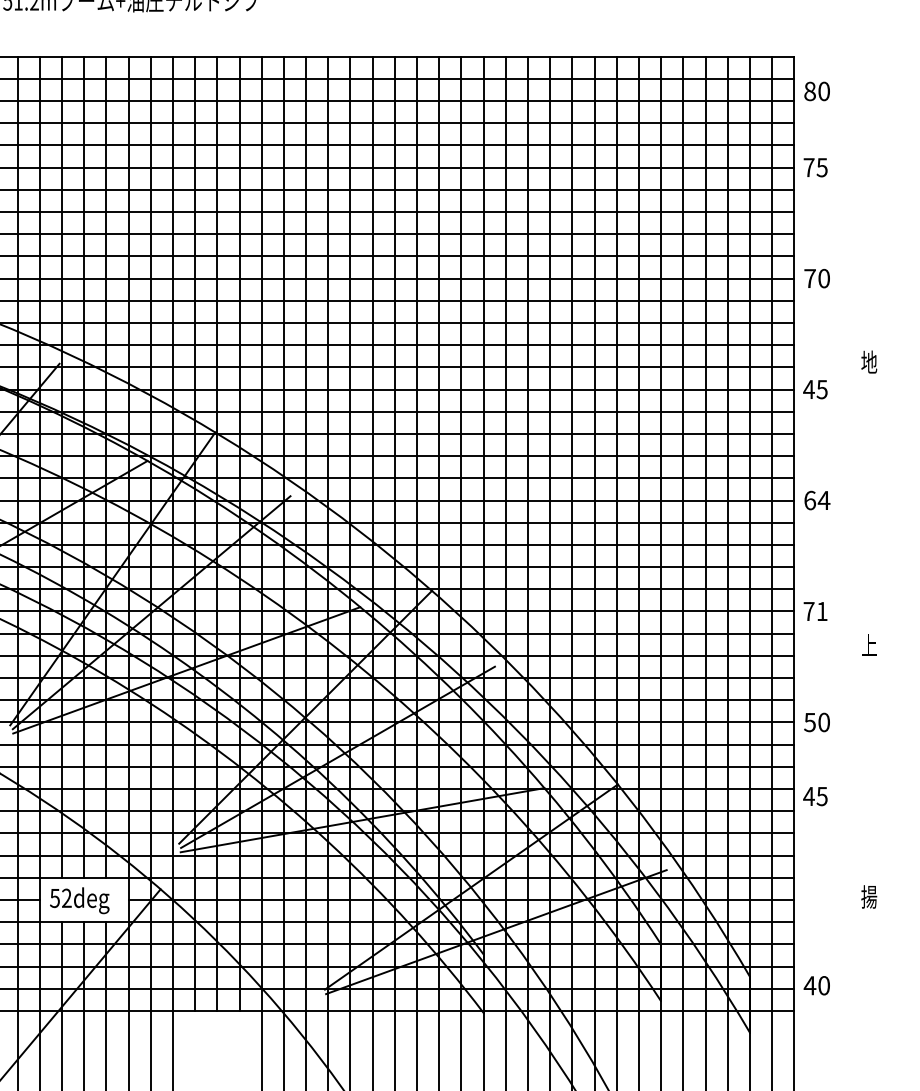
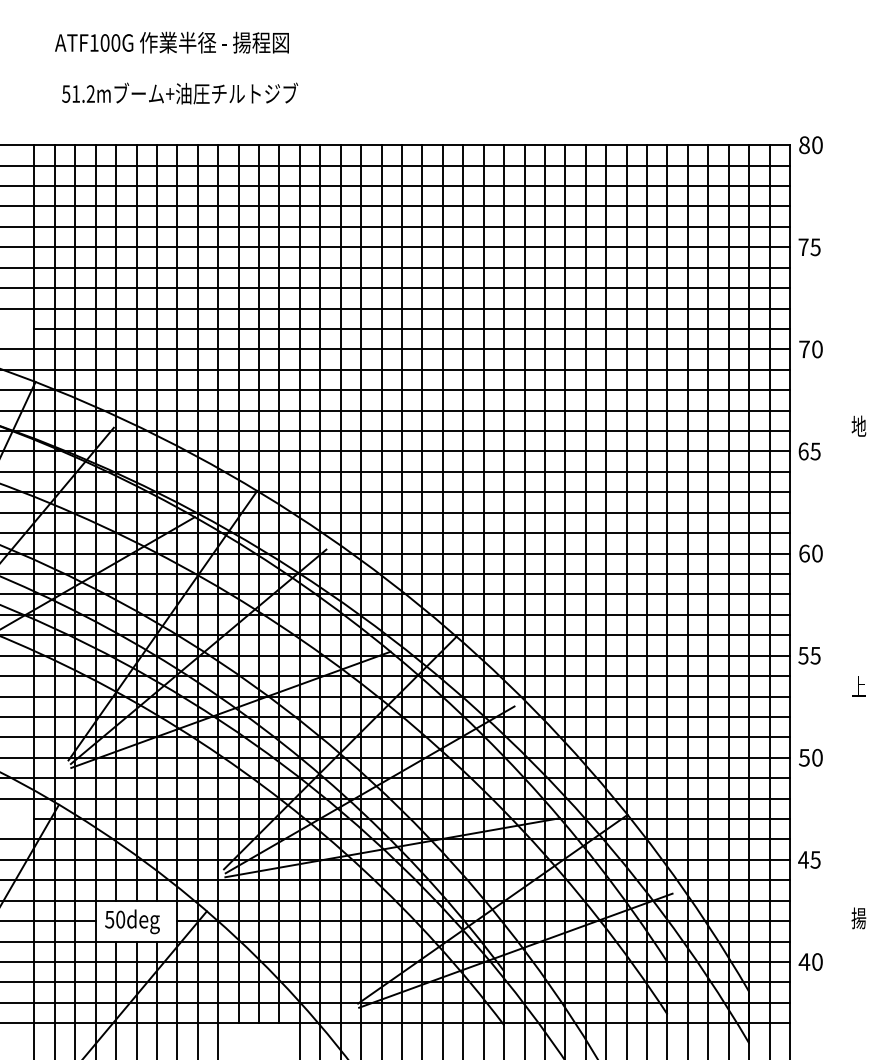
text: (816, 91) -> (810, 145), moved
text: (809, 389) -> (803, 451), 45 -> 65
text: (824, 500) -> (817, 553), 64 -> 60
text: (815, 611) -> (809, 655), 71 -> 55
text: (815, 796) -> (809, 859), moved
text: (66, 898) -> (120, 919), 52deg -> 50deg
text: (816, 985) -> (810, 961), moved

